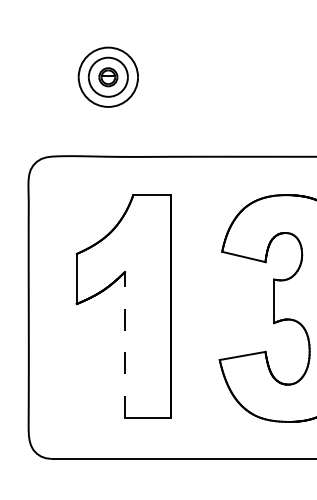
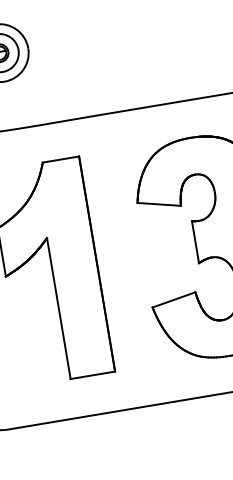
line: (124, 344) -> (58, 307), dashed -> solid

